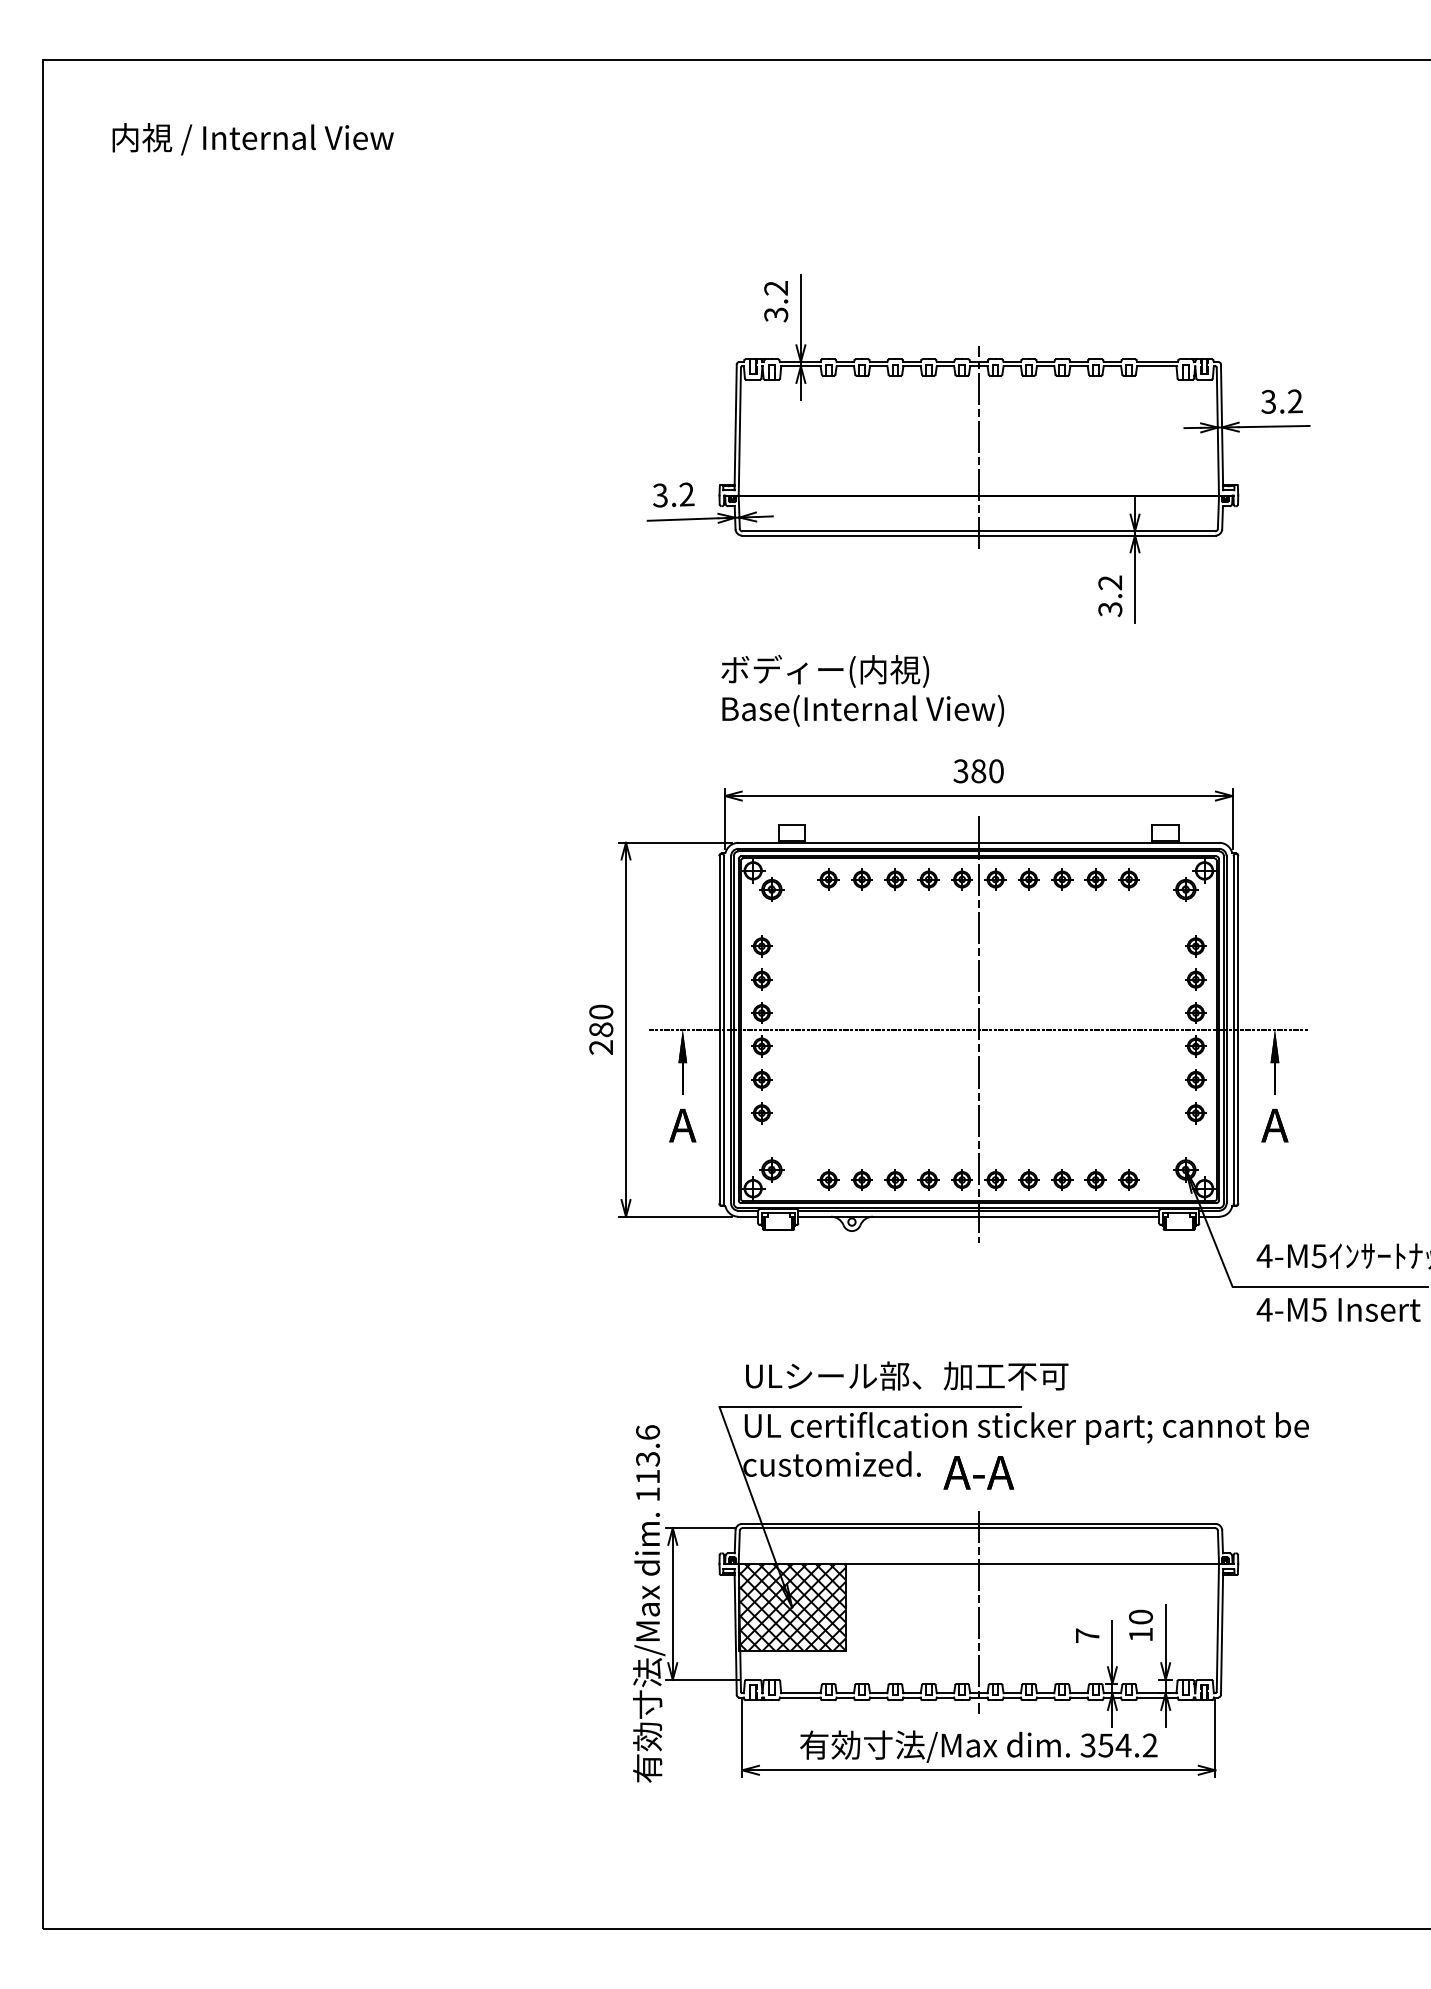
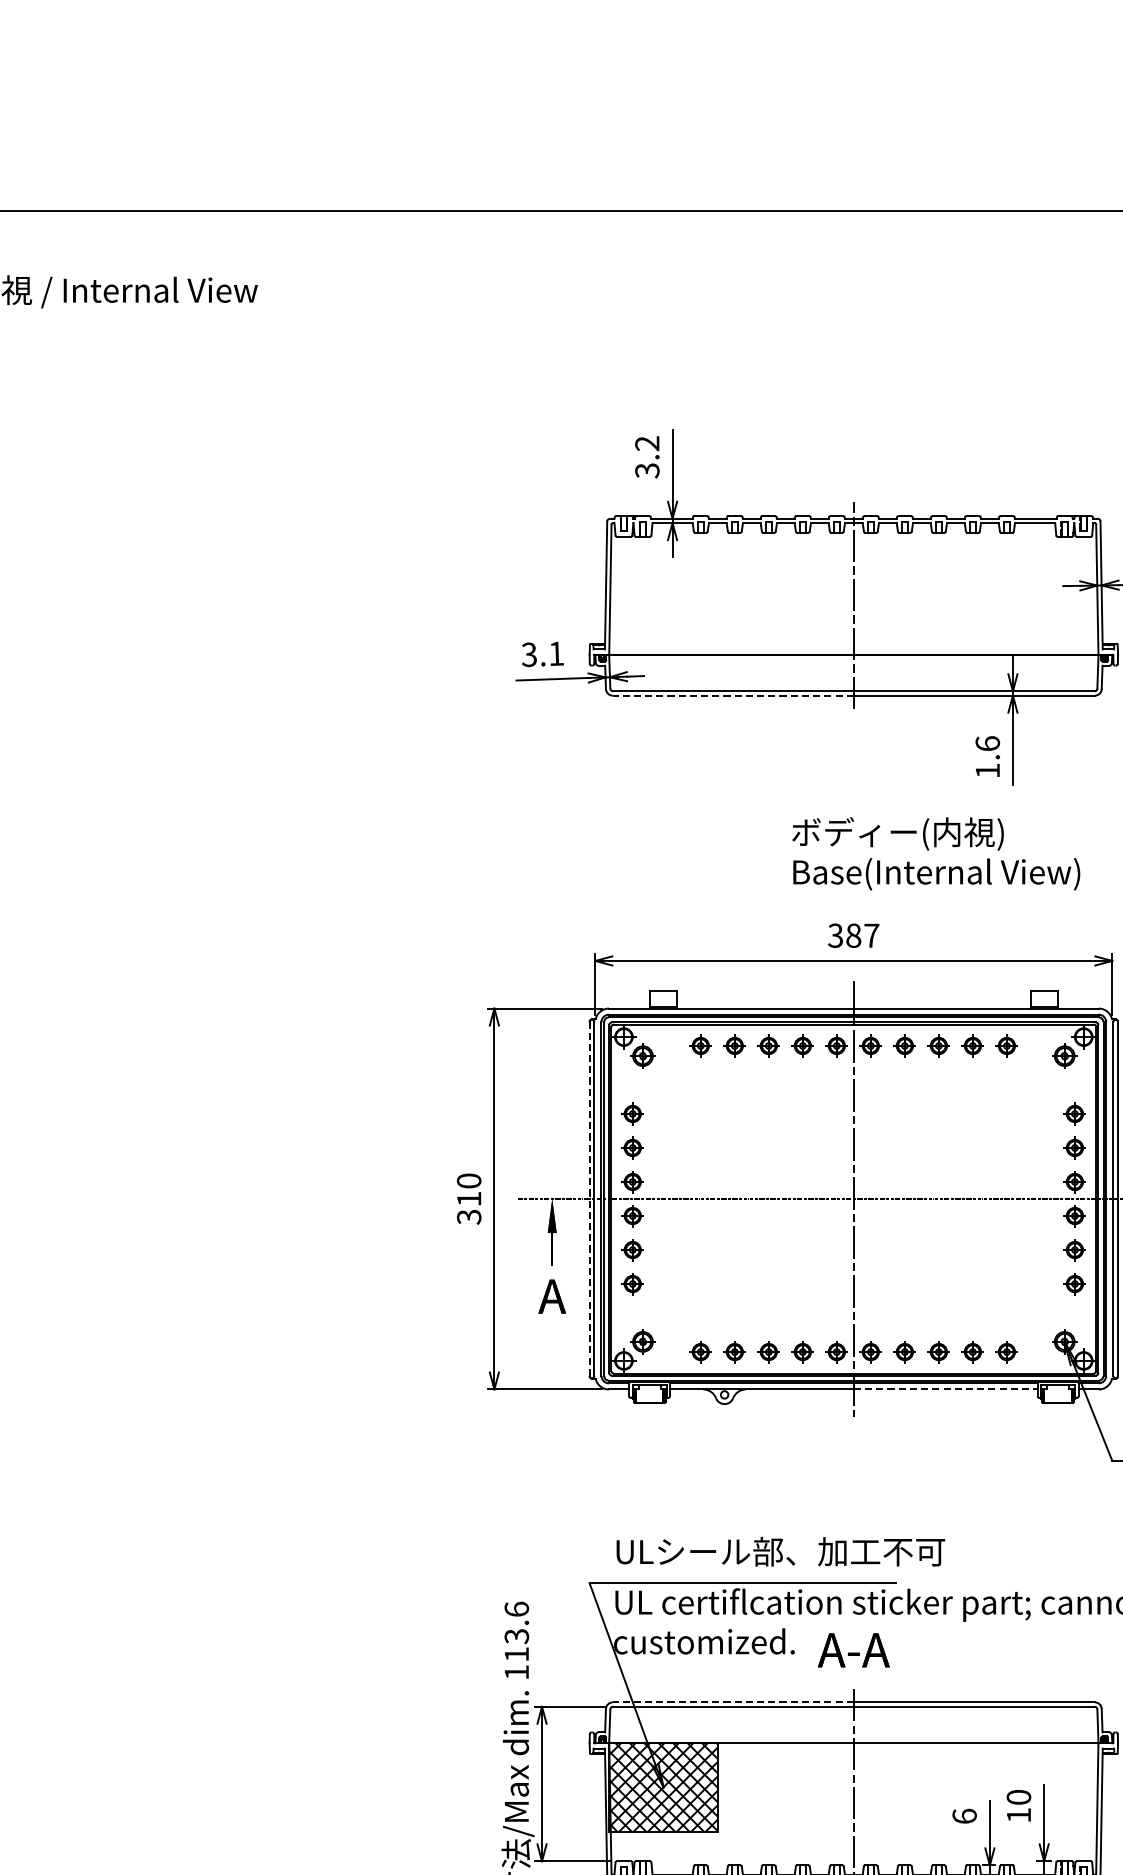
text: (686, 494) -> (556, 653), 3.2 -> 3.1
line: (860, 535) -> (733, 695), solid -> dashed
text: (1110, 596) -> (987, 757), 3.2 -> 1.6
text: (862, 690) -> (935, 853), moved
text: (996, 771) -> (871, 935), 380 -> 387
line: (719, 1029) -> (589, 1198), solid -> dashed
text: (601, 1038) -> (469, 1207), 280 -> 310
line: (1069, 1216) -> (946, 1389), solid -> dashed
line: (860, 1523) -> (733, 1701), solid -> dashed
text: (1087, 1635) -> (964, 1816), 7 -> 6

